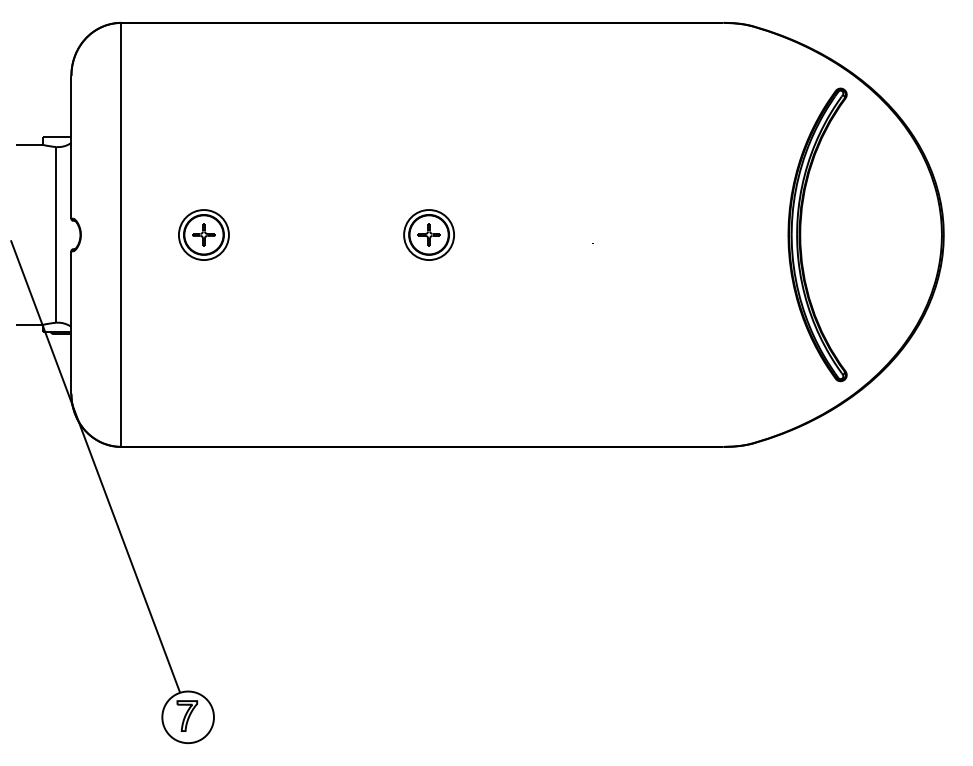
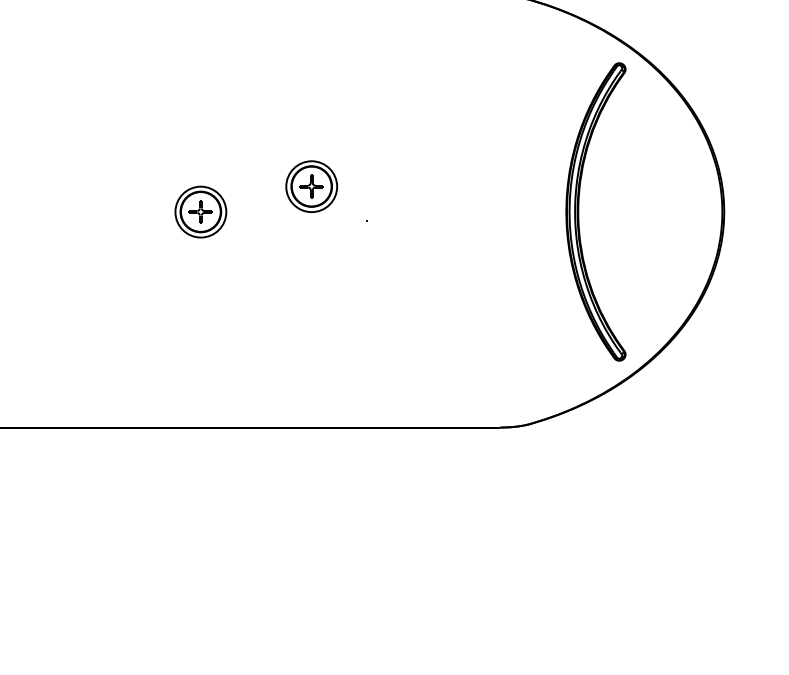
part: (537, 209) -> (311, 186), added

